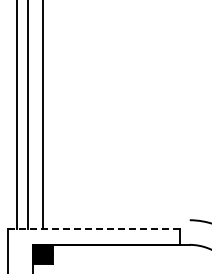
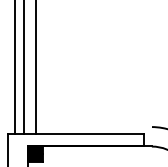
line: (93, 228) -> (75, 133), dashed -> solid

